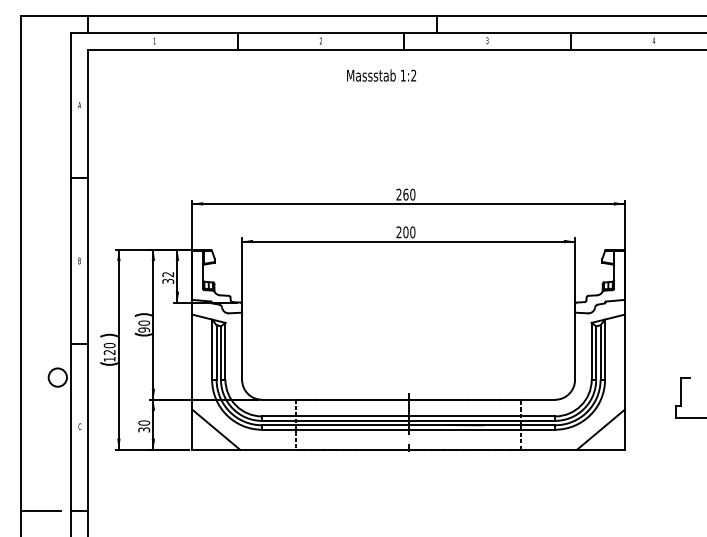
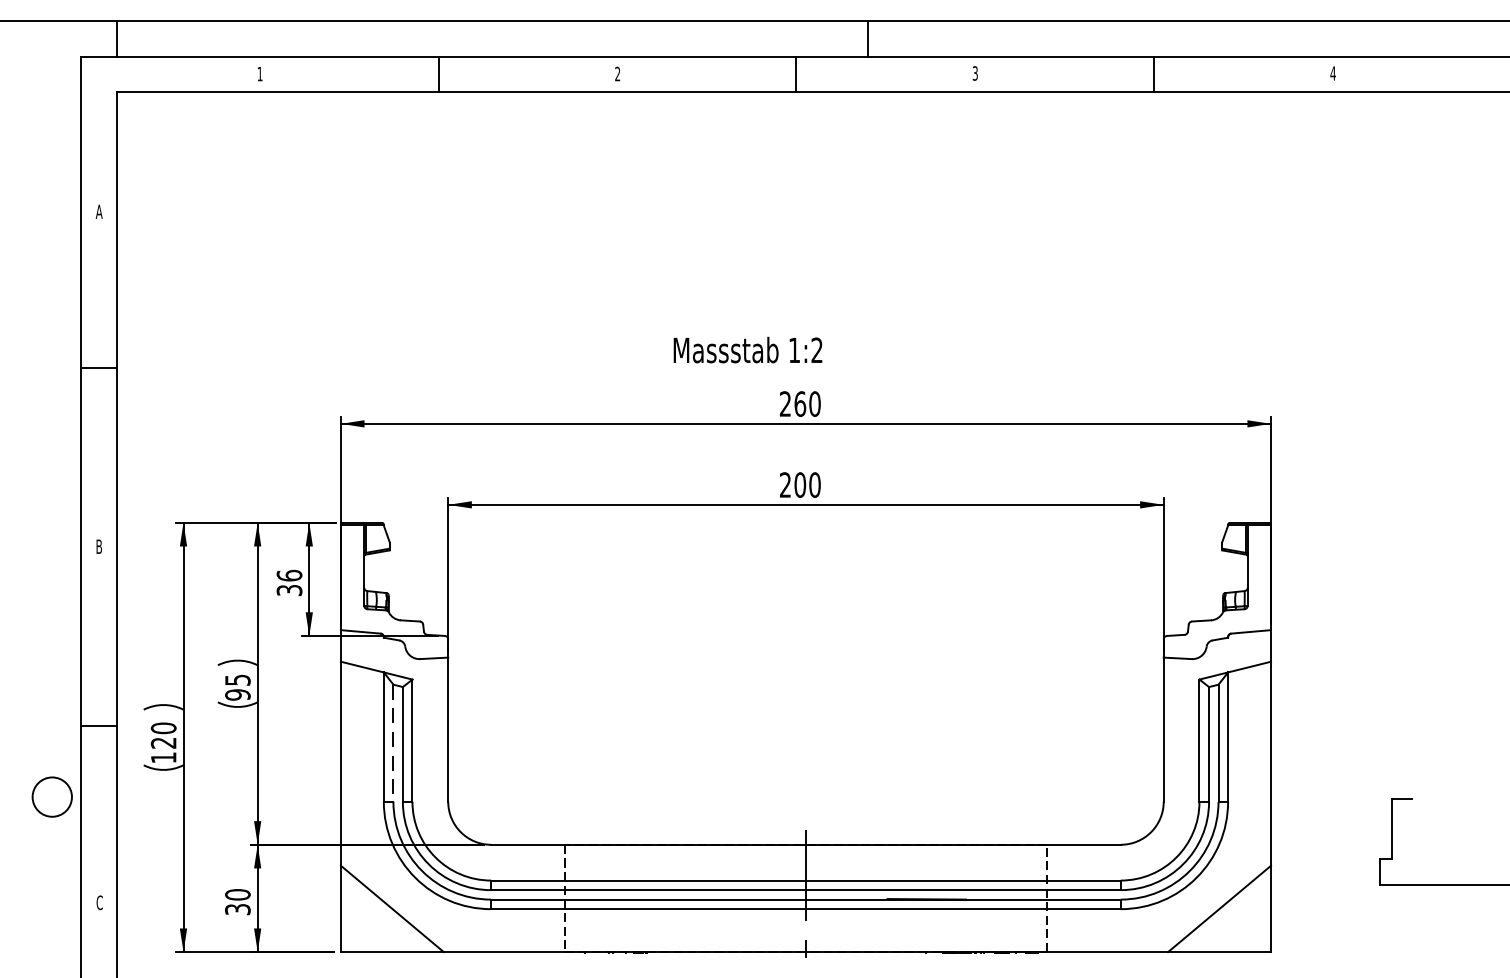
text: (381, 75) -> (747, 349), moved
text: (168, 274) -> (290, 575), 32 -> 36
text: (144, 322) -> (238, 678), 90 -> 95
line: (216, 353) -> (393, 745), solid -> dashed

